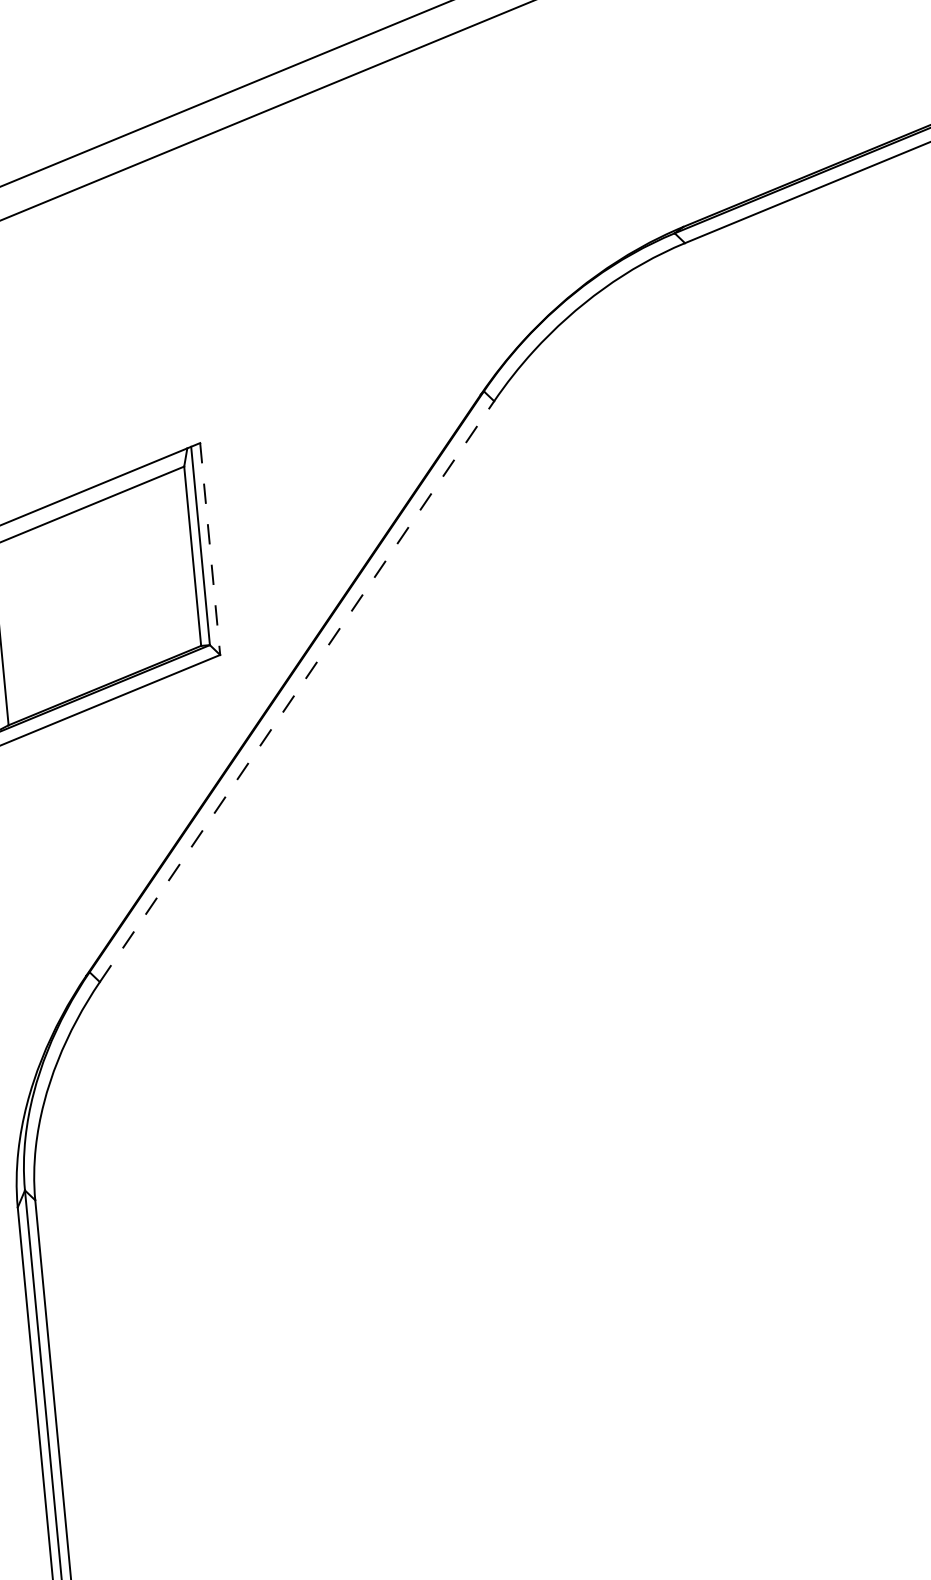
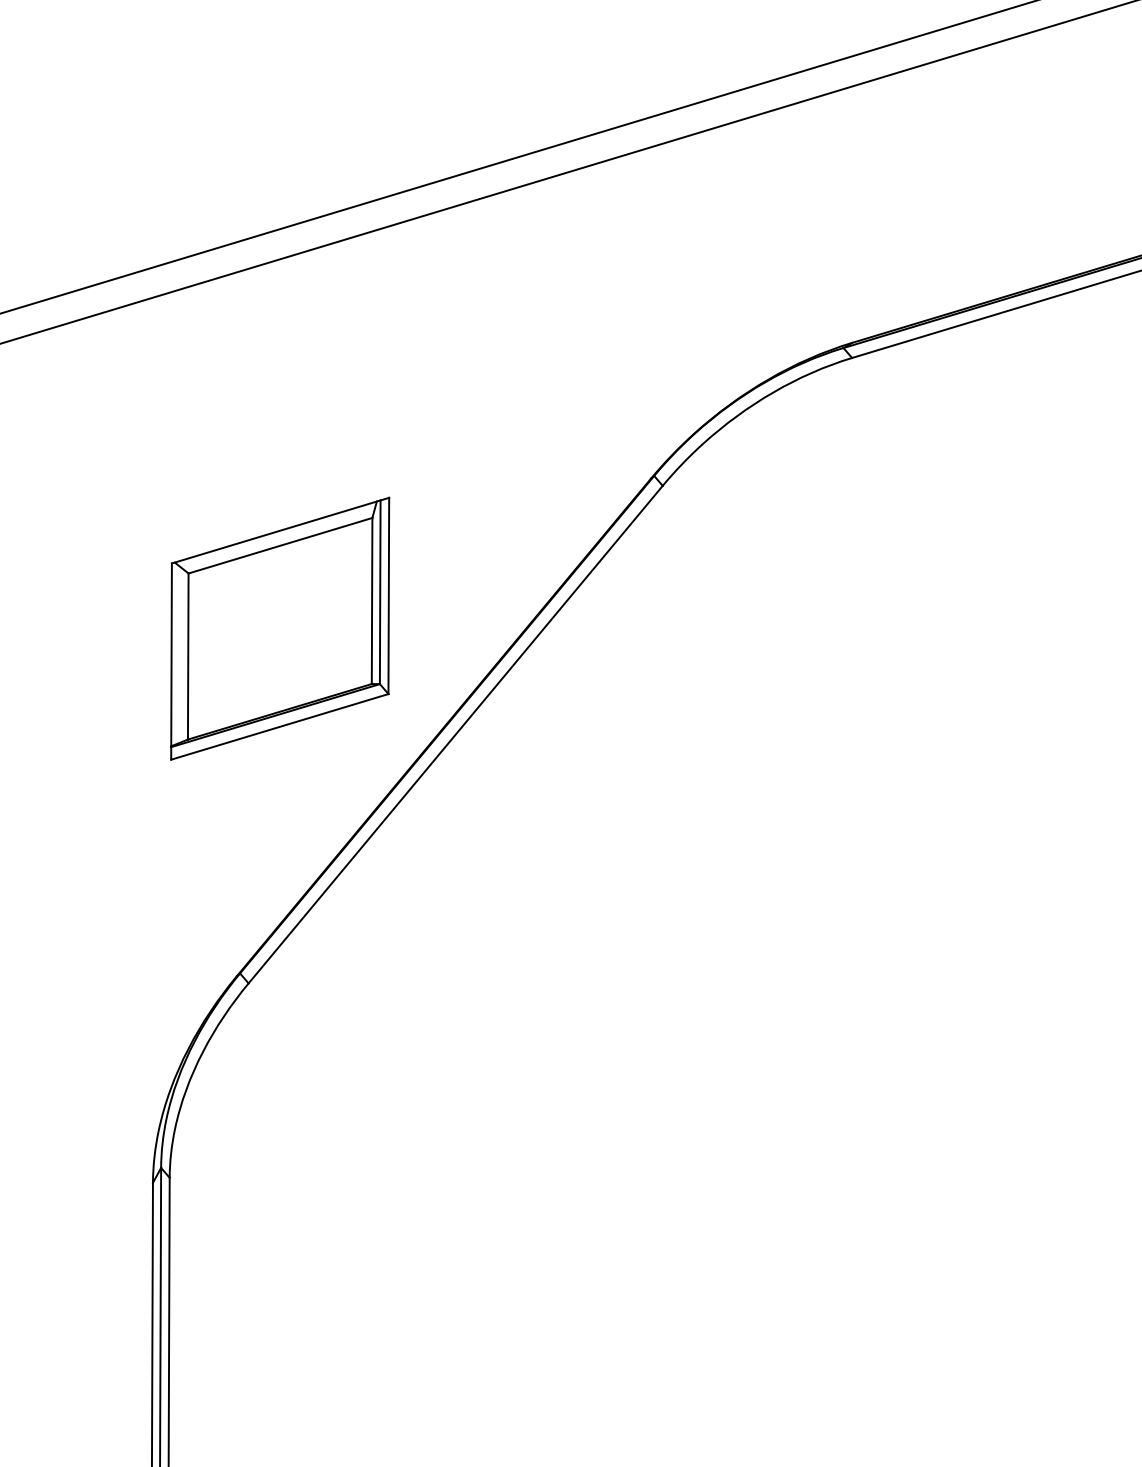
line: (209, 549) -> (388, 596), dashed -> solid
line: (296, 691) -> (455, 734), dashed -> solid

